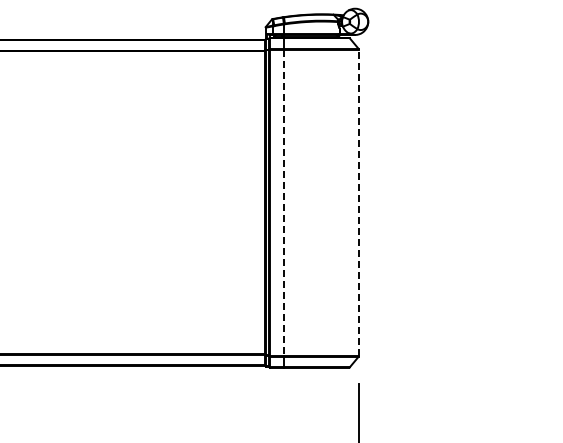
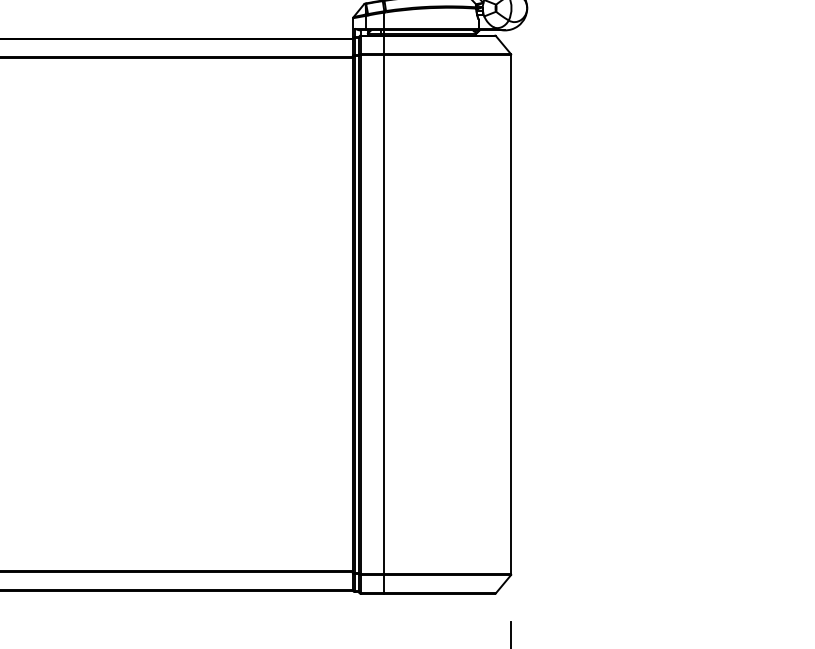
line: (358, 202) -> (510, 314), dashed -> solid
line: (283, 203) -> (383, 315), dashed -> solid

